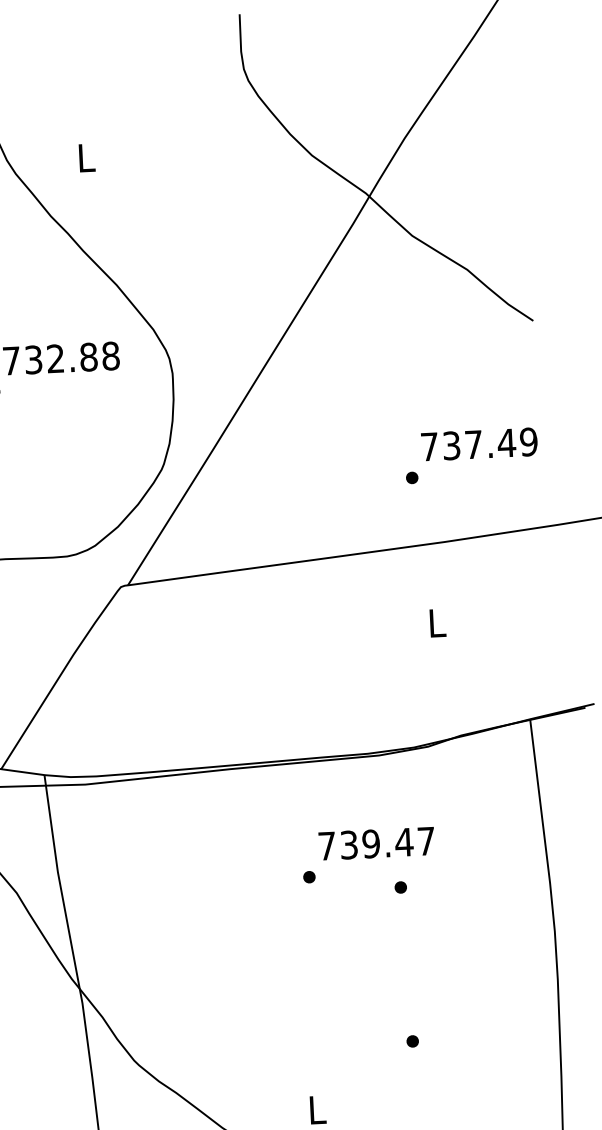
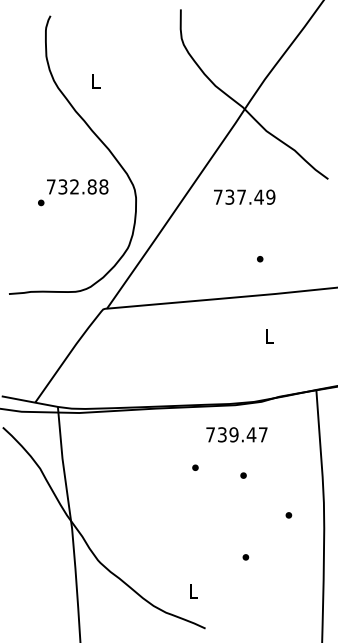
text: (479, 443) -> (244, 196), moved
text: (375, 843) -> (236, 434), moved
part: (489, 958) -> (288, 515), added

